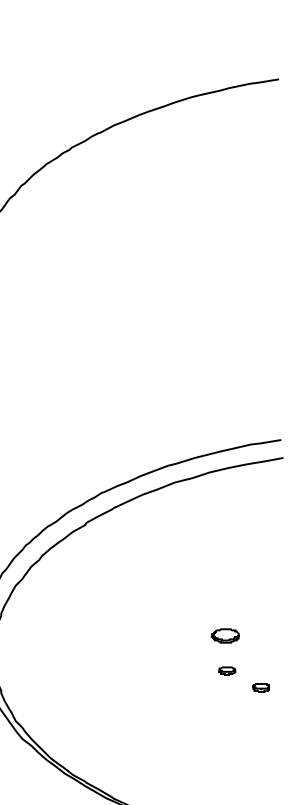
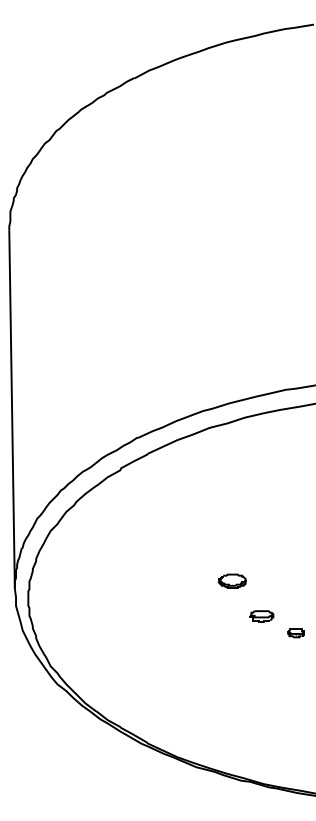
part: (224, 635) -> (231, 580), moved
part: (227, 671) -> (262, 616), size x1.4

